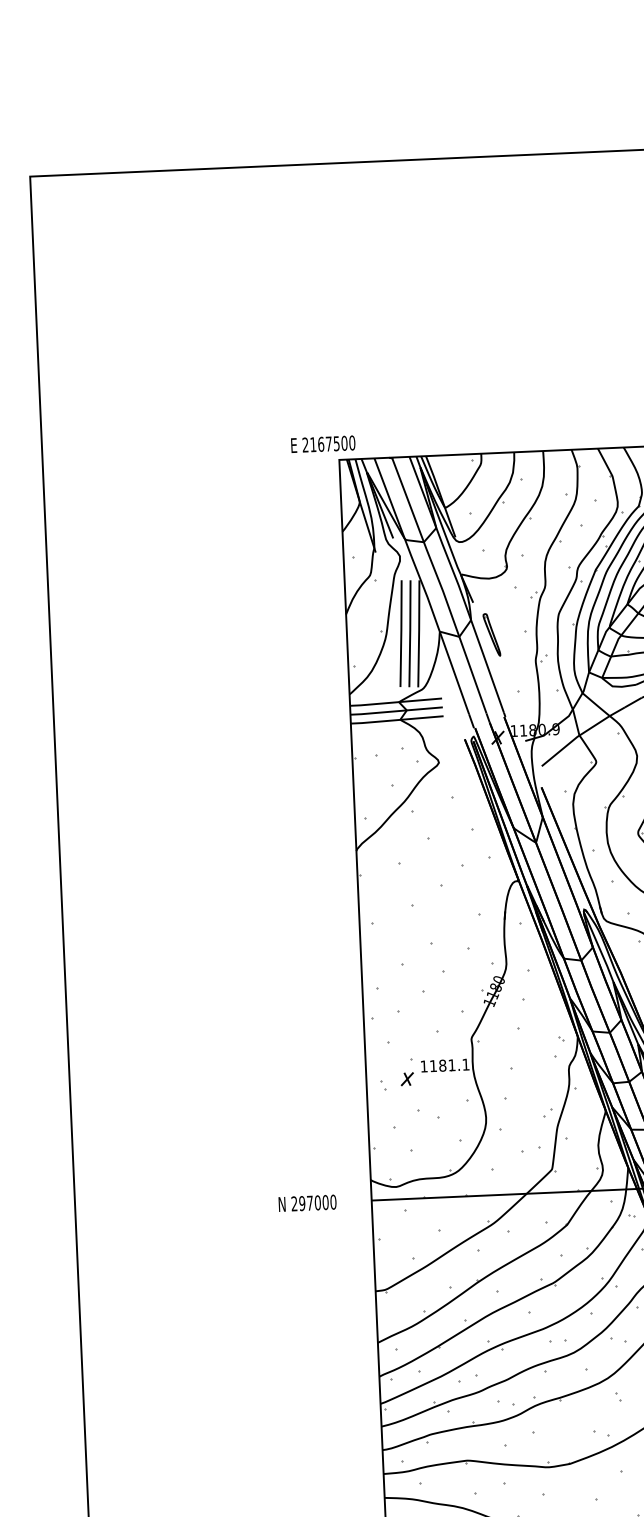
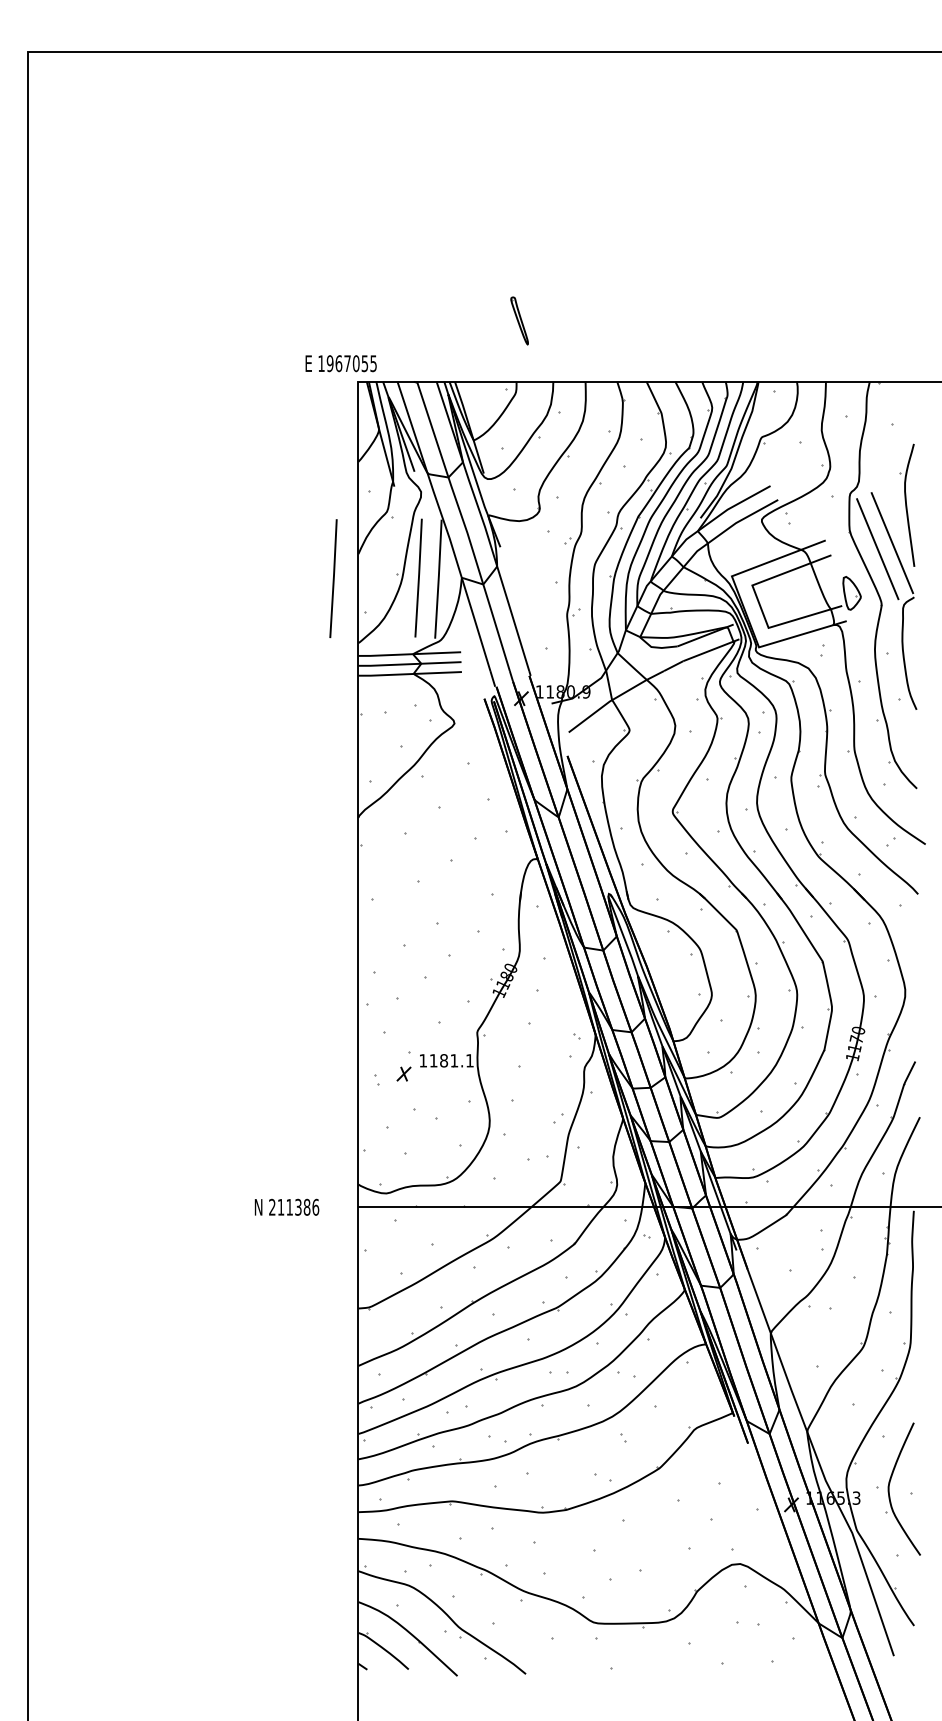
text: (328, 443) -> (347, 363), 2167500 -> 1967055
line: (409, 633) -> (333, 578), moved
part: (491, 634) -> (519, 320), moved
text: (317, 1202) -> (298, 1206), 297000 -> 211386

